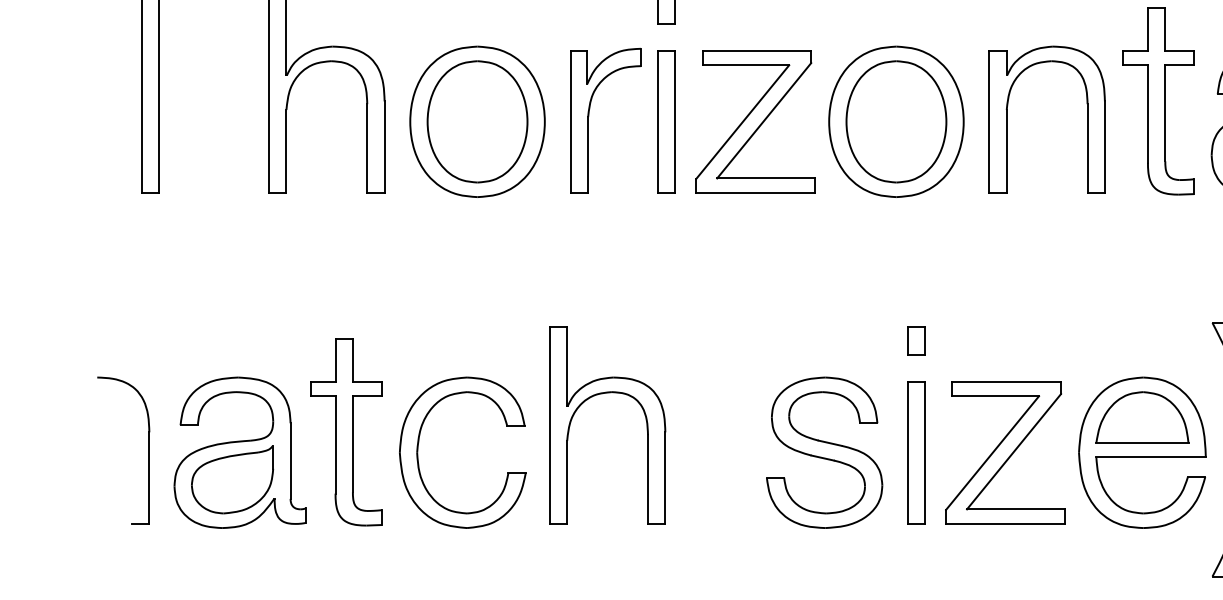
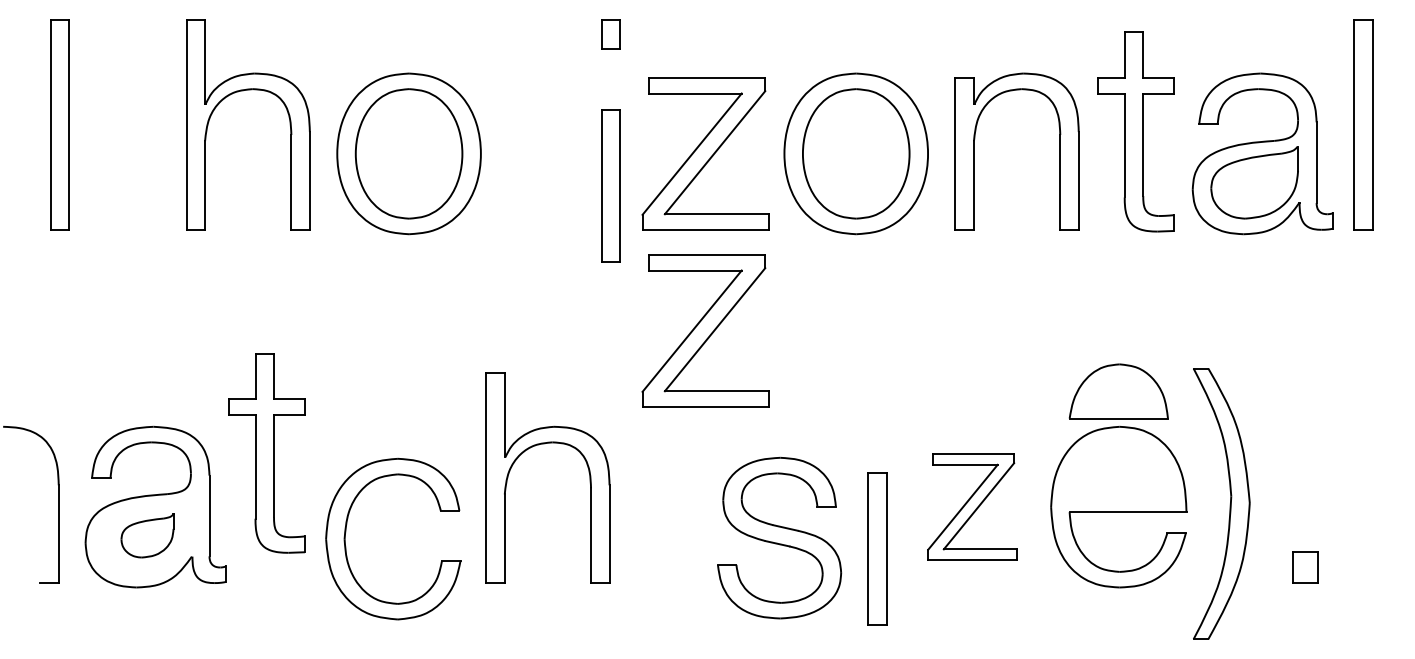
part: (589, 116) -> (528, 148), removed
part: (666, 121) -> (610, 185), moved
part: (755, 287) -> (705, 330), added
part: (916, 340) -> (877, 387), removed
part: (1142, 417) -> (1118, 391), moved
part: (345, 432) -> (266, 453), moved
part: (418, 446) -> (346, 532), moved
part: (824, 452) -> (779, 537), moved
part: (916, 452) -> (877, 548), moved
part: (1005, 452) -> (972, 506), size x0.7
part: (232, 479) -> (147, 535), size x0.6

